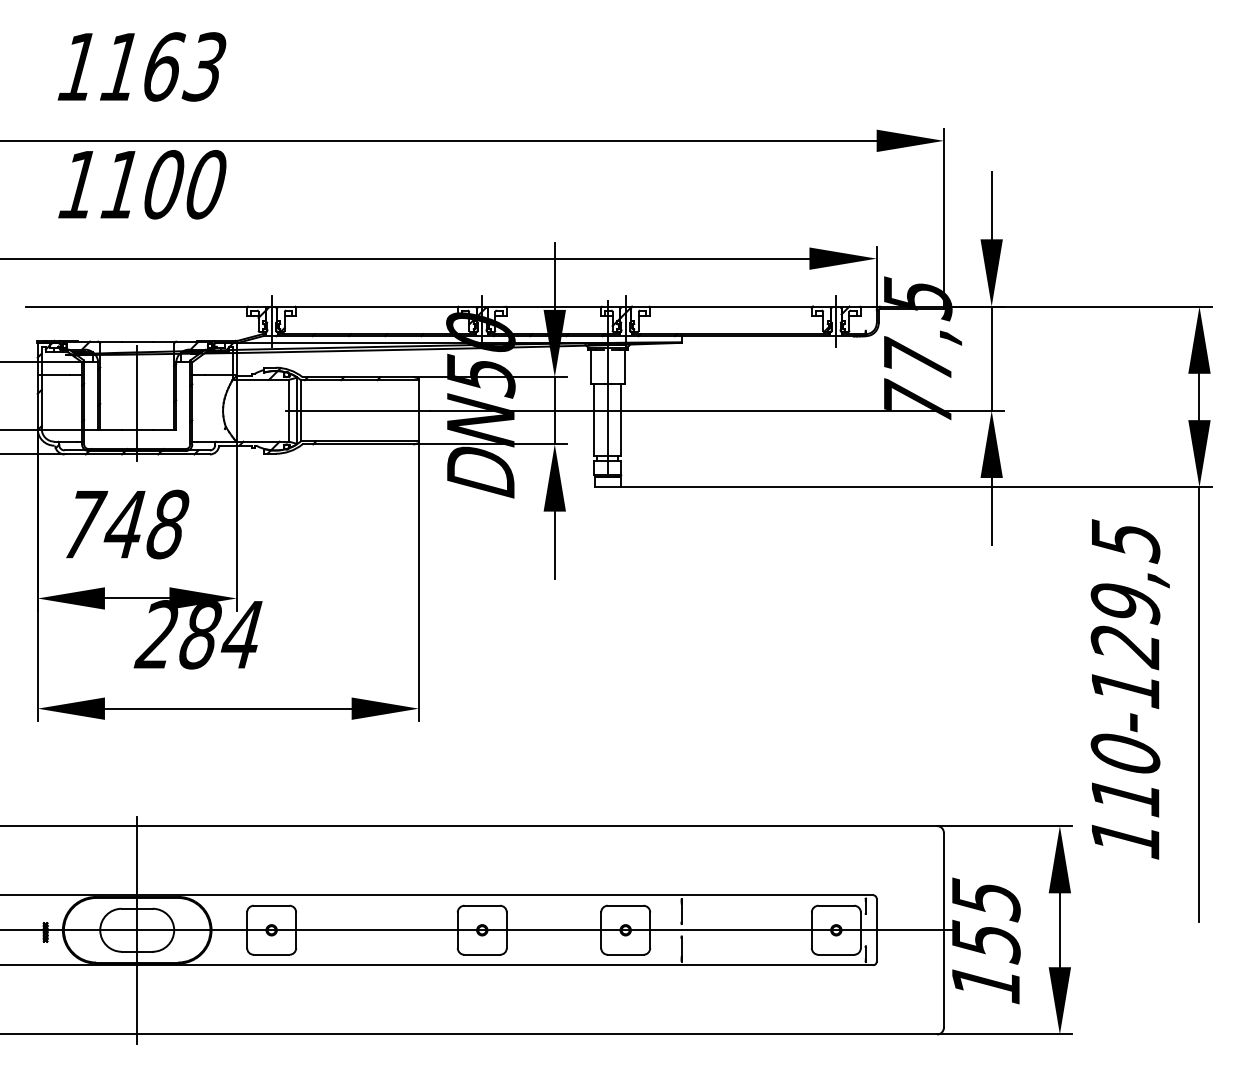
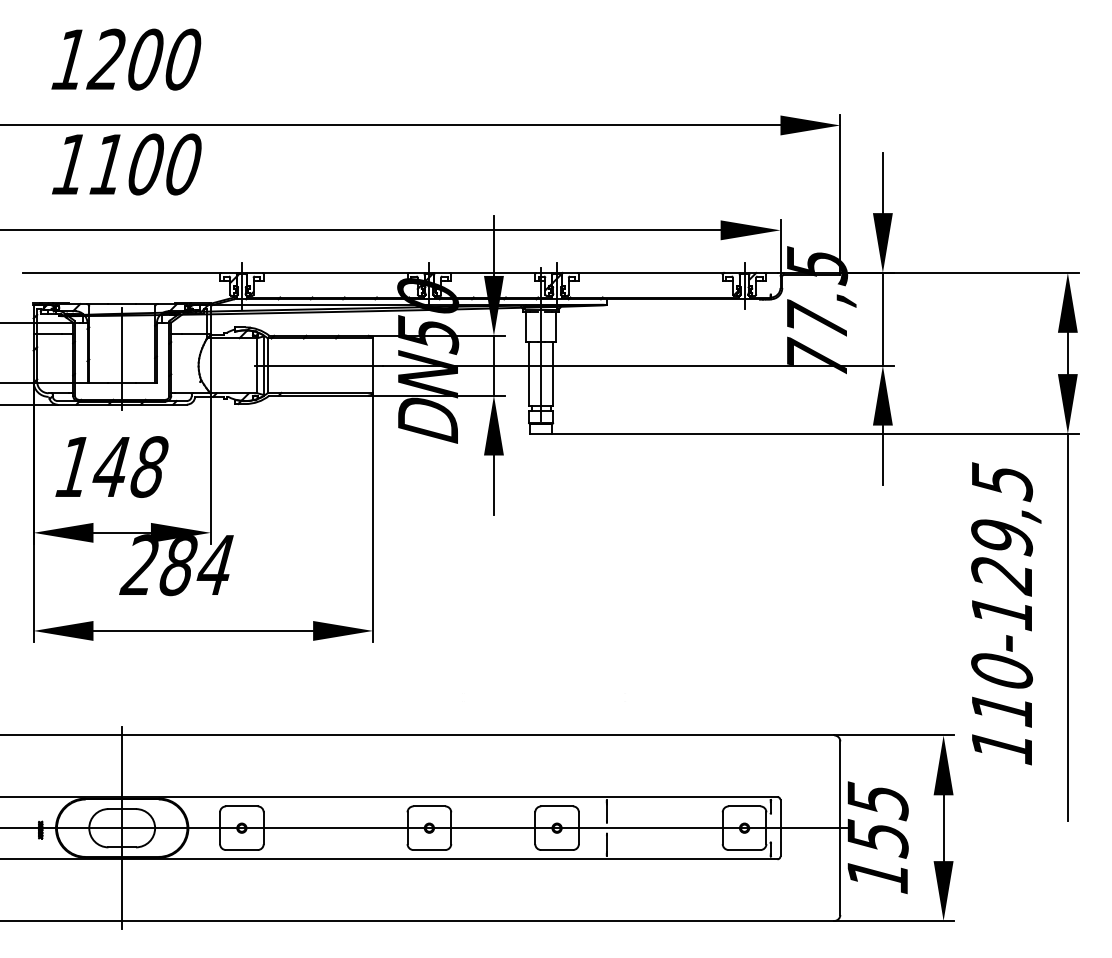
text: (161, 66) -> (143, 59), 1163 -> 1200
text: (84, 523) -> (75, 466), 748 -> 148

